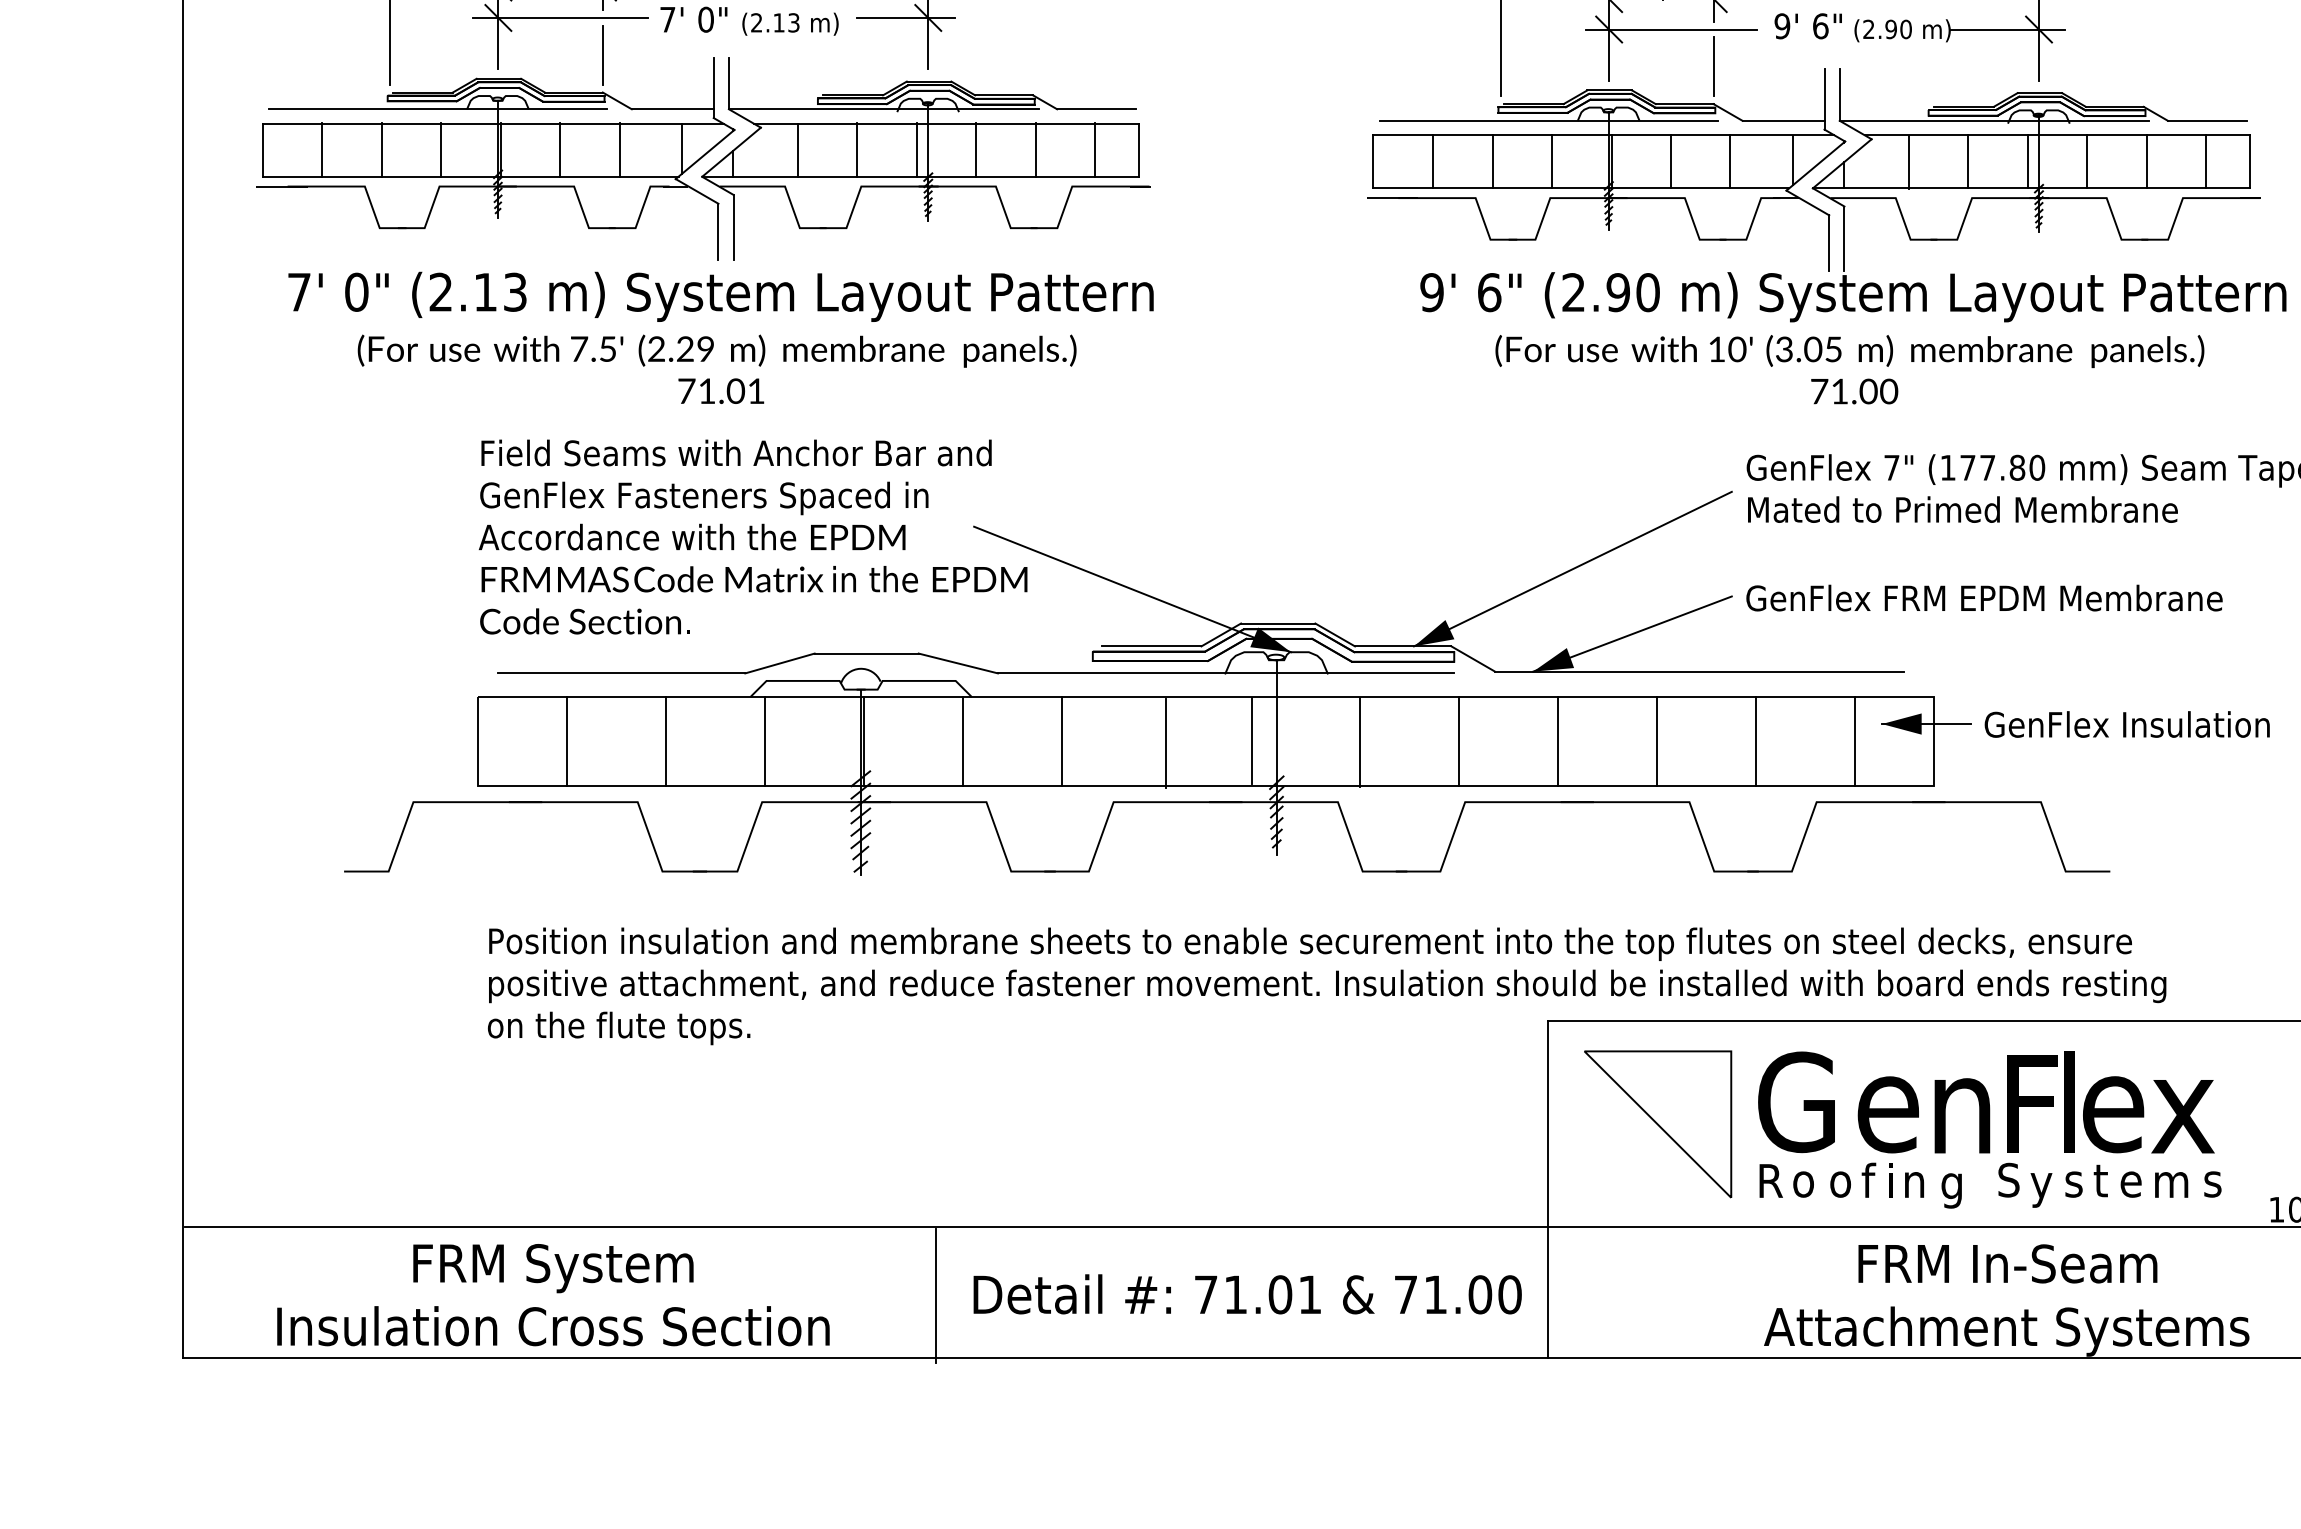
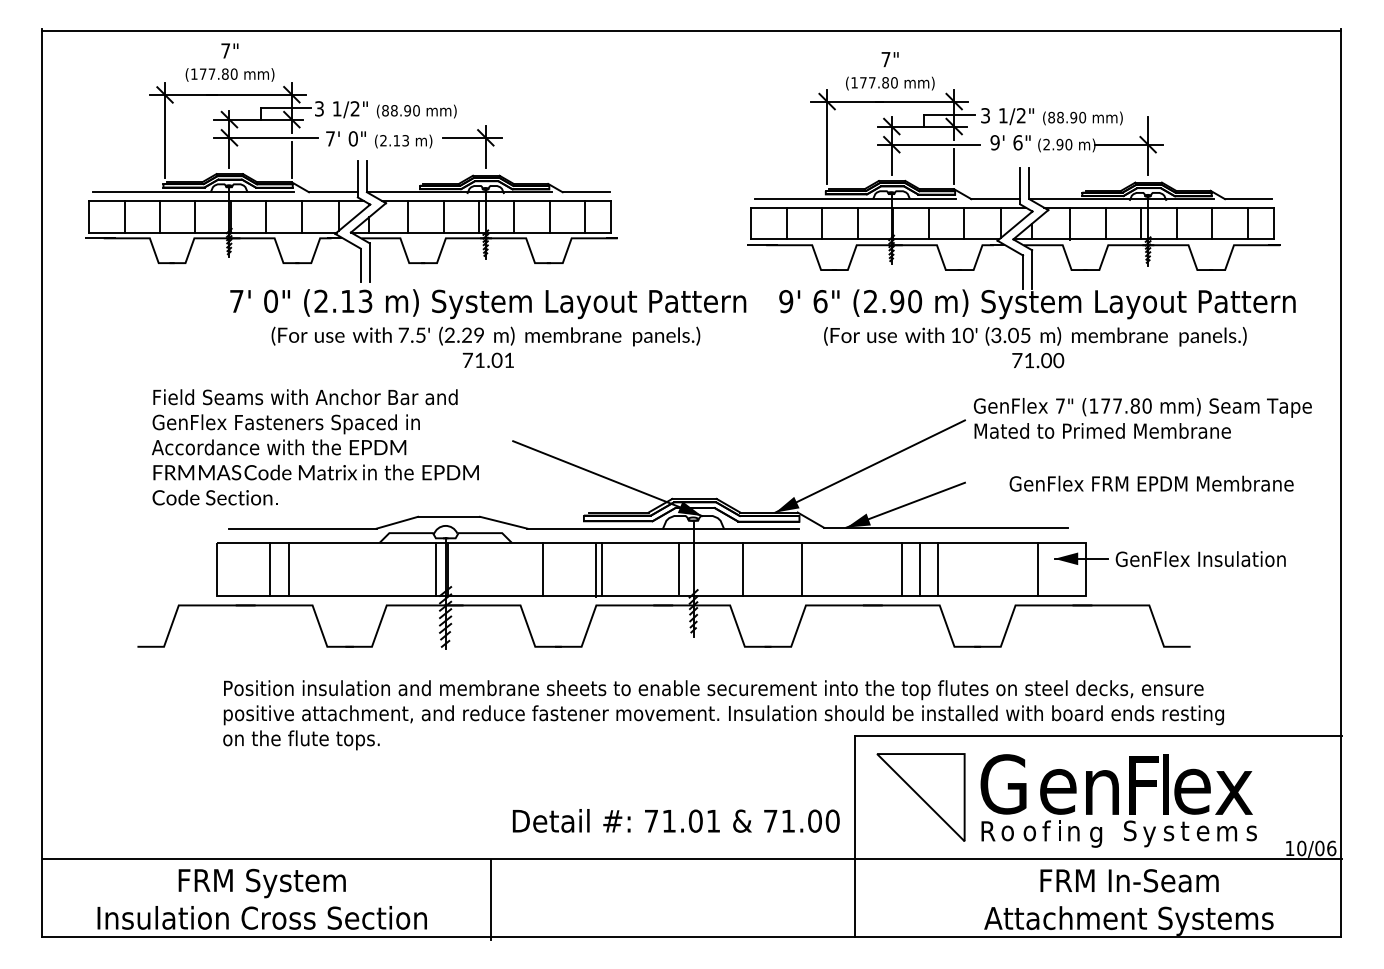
text: (721, 337) -> (488, 328), moved
text: (753, 537) -> (315, 447), moved
text: (1984, 597) -> (1151, 483), moved
line: (666, 740) -> (289, 568), moved
line: (765, 740) -> (435, 568), moved
line: (962, 740) -> (542, 568), moved
line: (1061, 740) -> (601, 568), moved
line: (1558, 740) -> (902, 568), moved
line: (1756, 740) -> (938, 568), moved
line: (1165, 741) -> (595, 569), moved
text: (1248, 1293) -> (676, 820), moved

